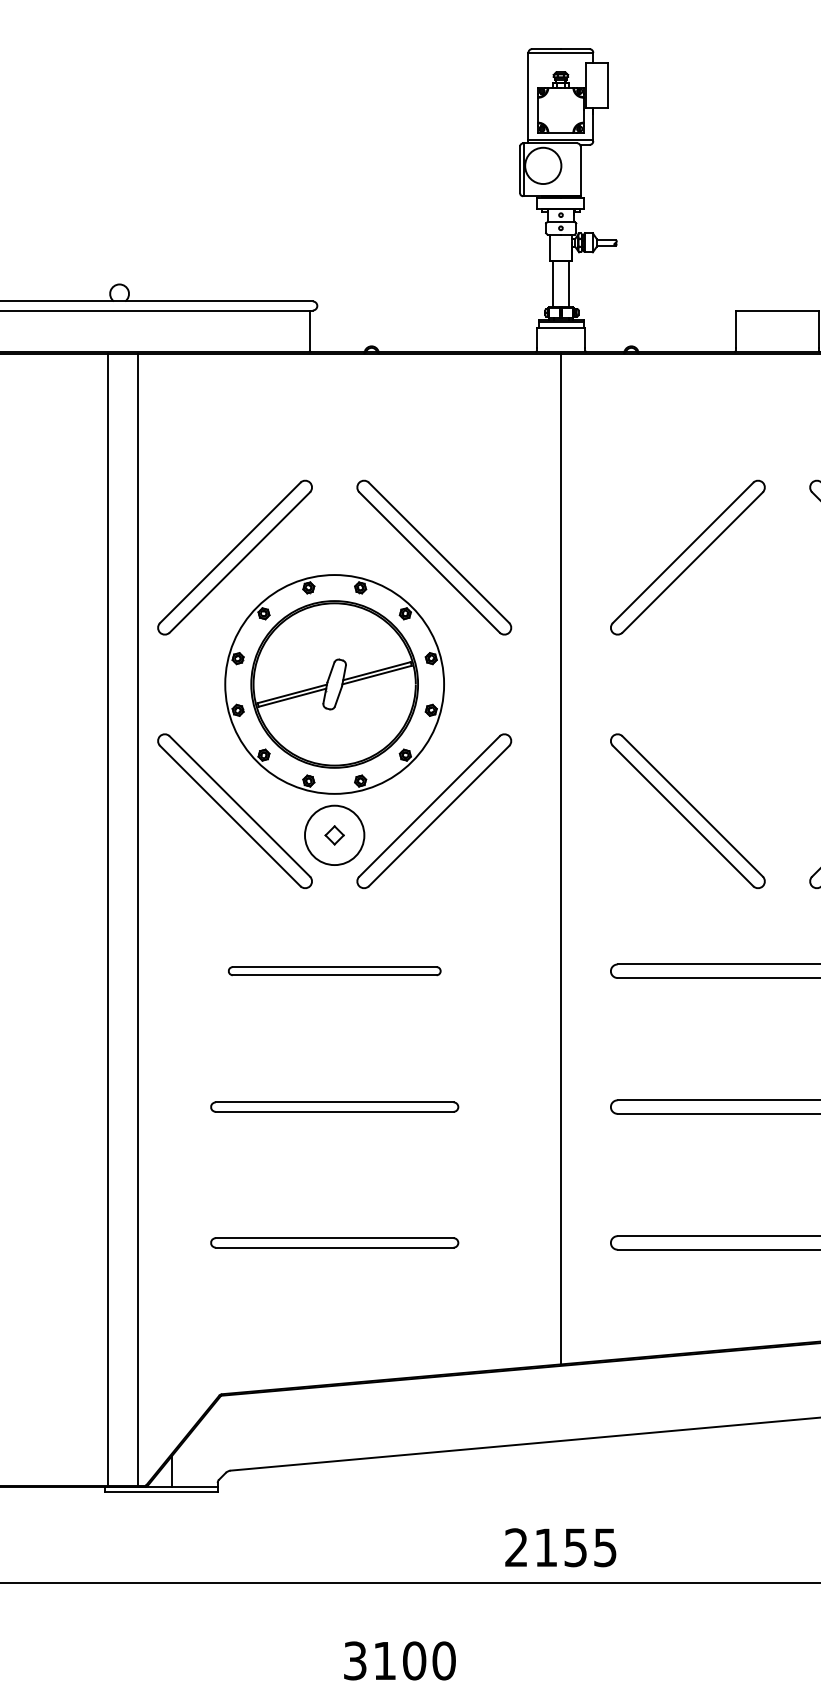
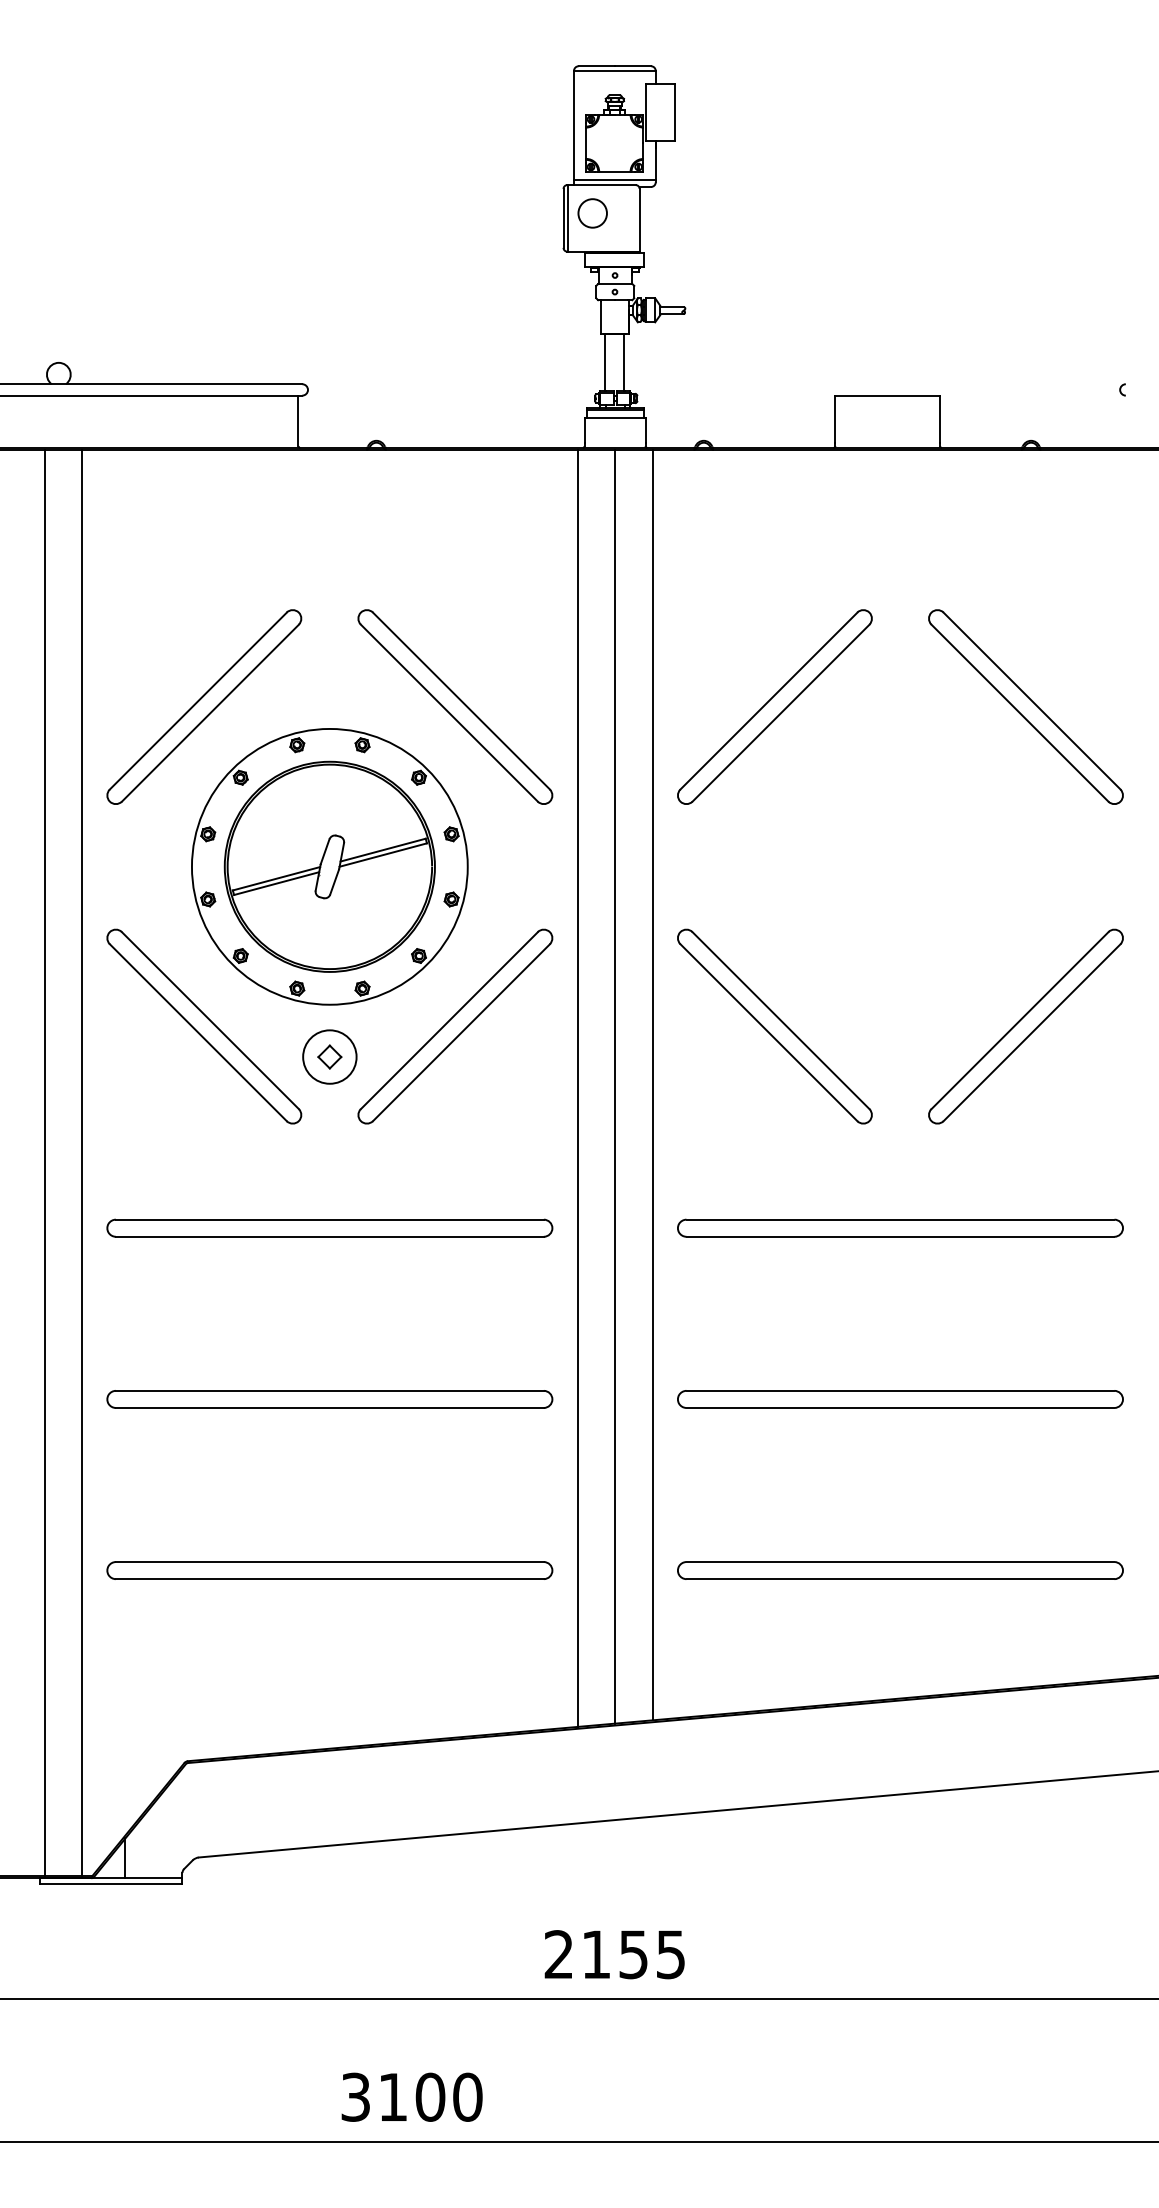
circle: (543, 165) -> (592, 213), size x0.62
circle: (334, 834) -> (329, 1056), size x0.71
line: (590, 857) -> (652, 1084), added
line: (531, 859) -> (577, 1087), added
part: (334, 970) -> (329, 1227), size x1.67
part: (334, 1107) -> (329, 1399), size x1.43
part: (334, 1242) -> (329, 1570), size x1.43

